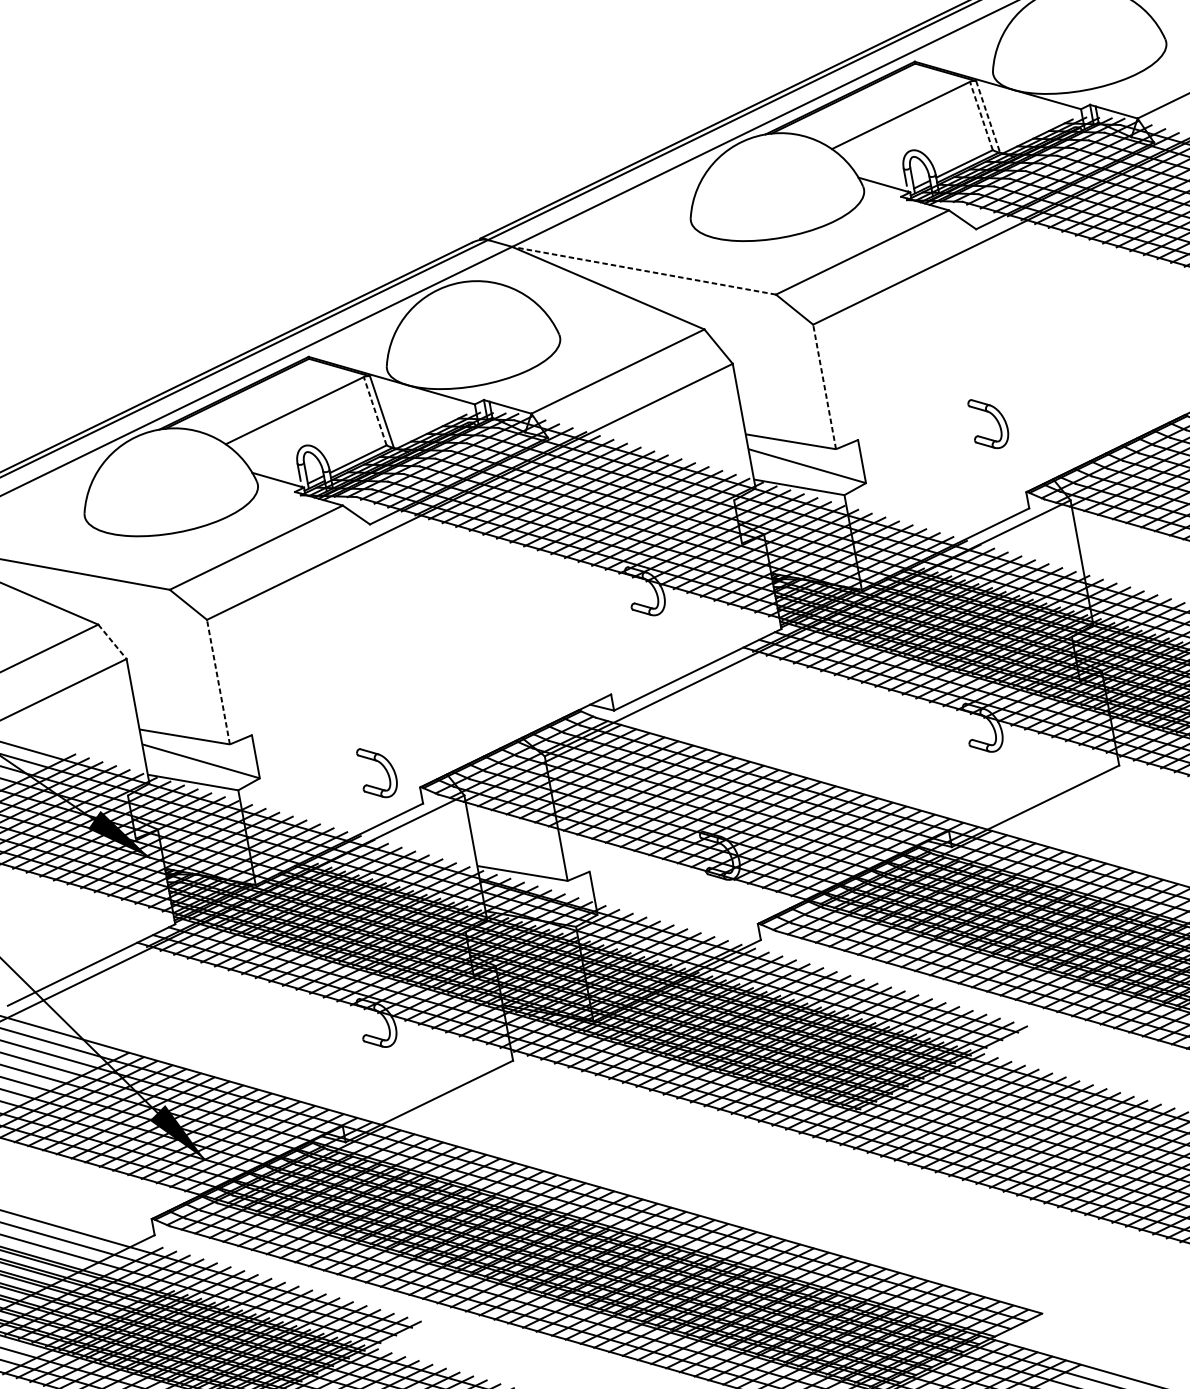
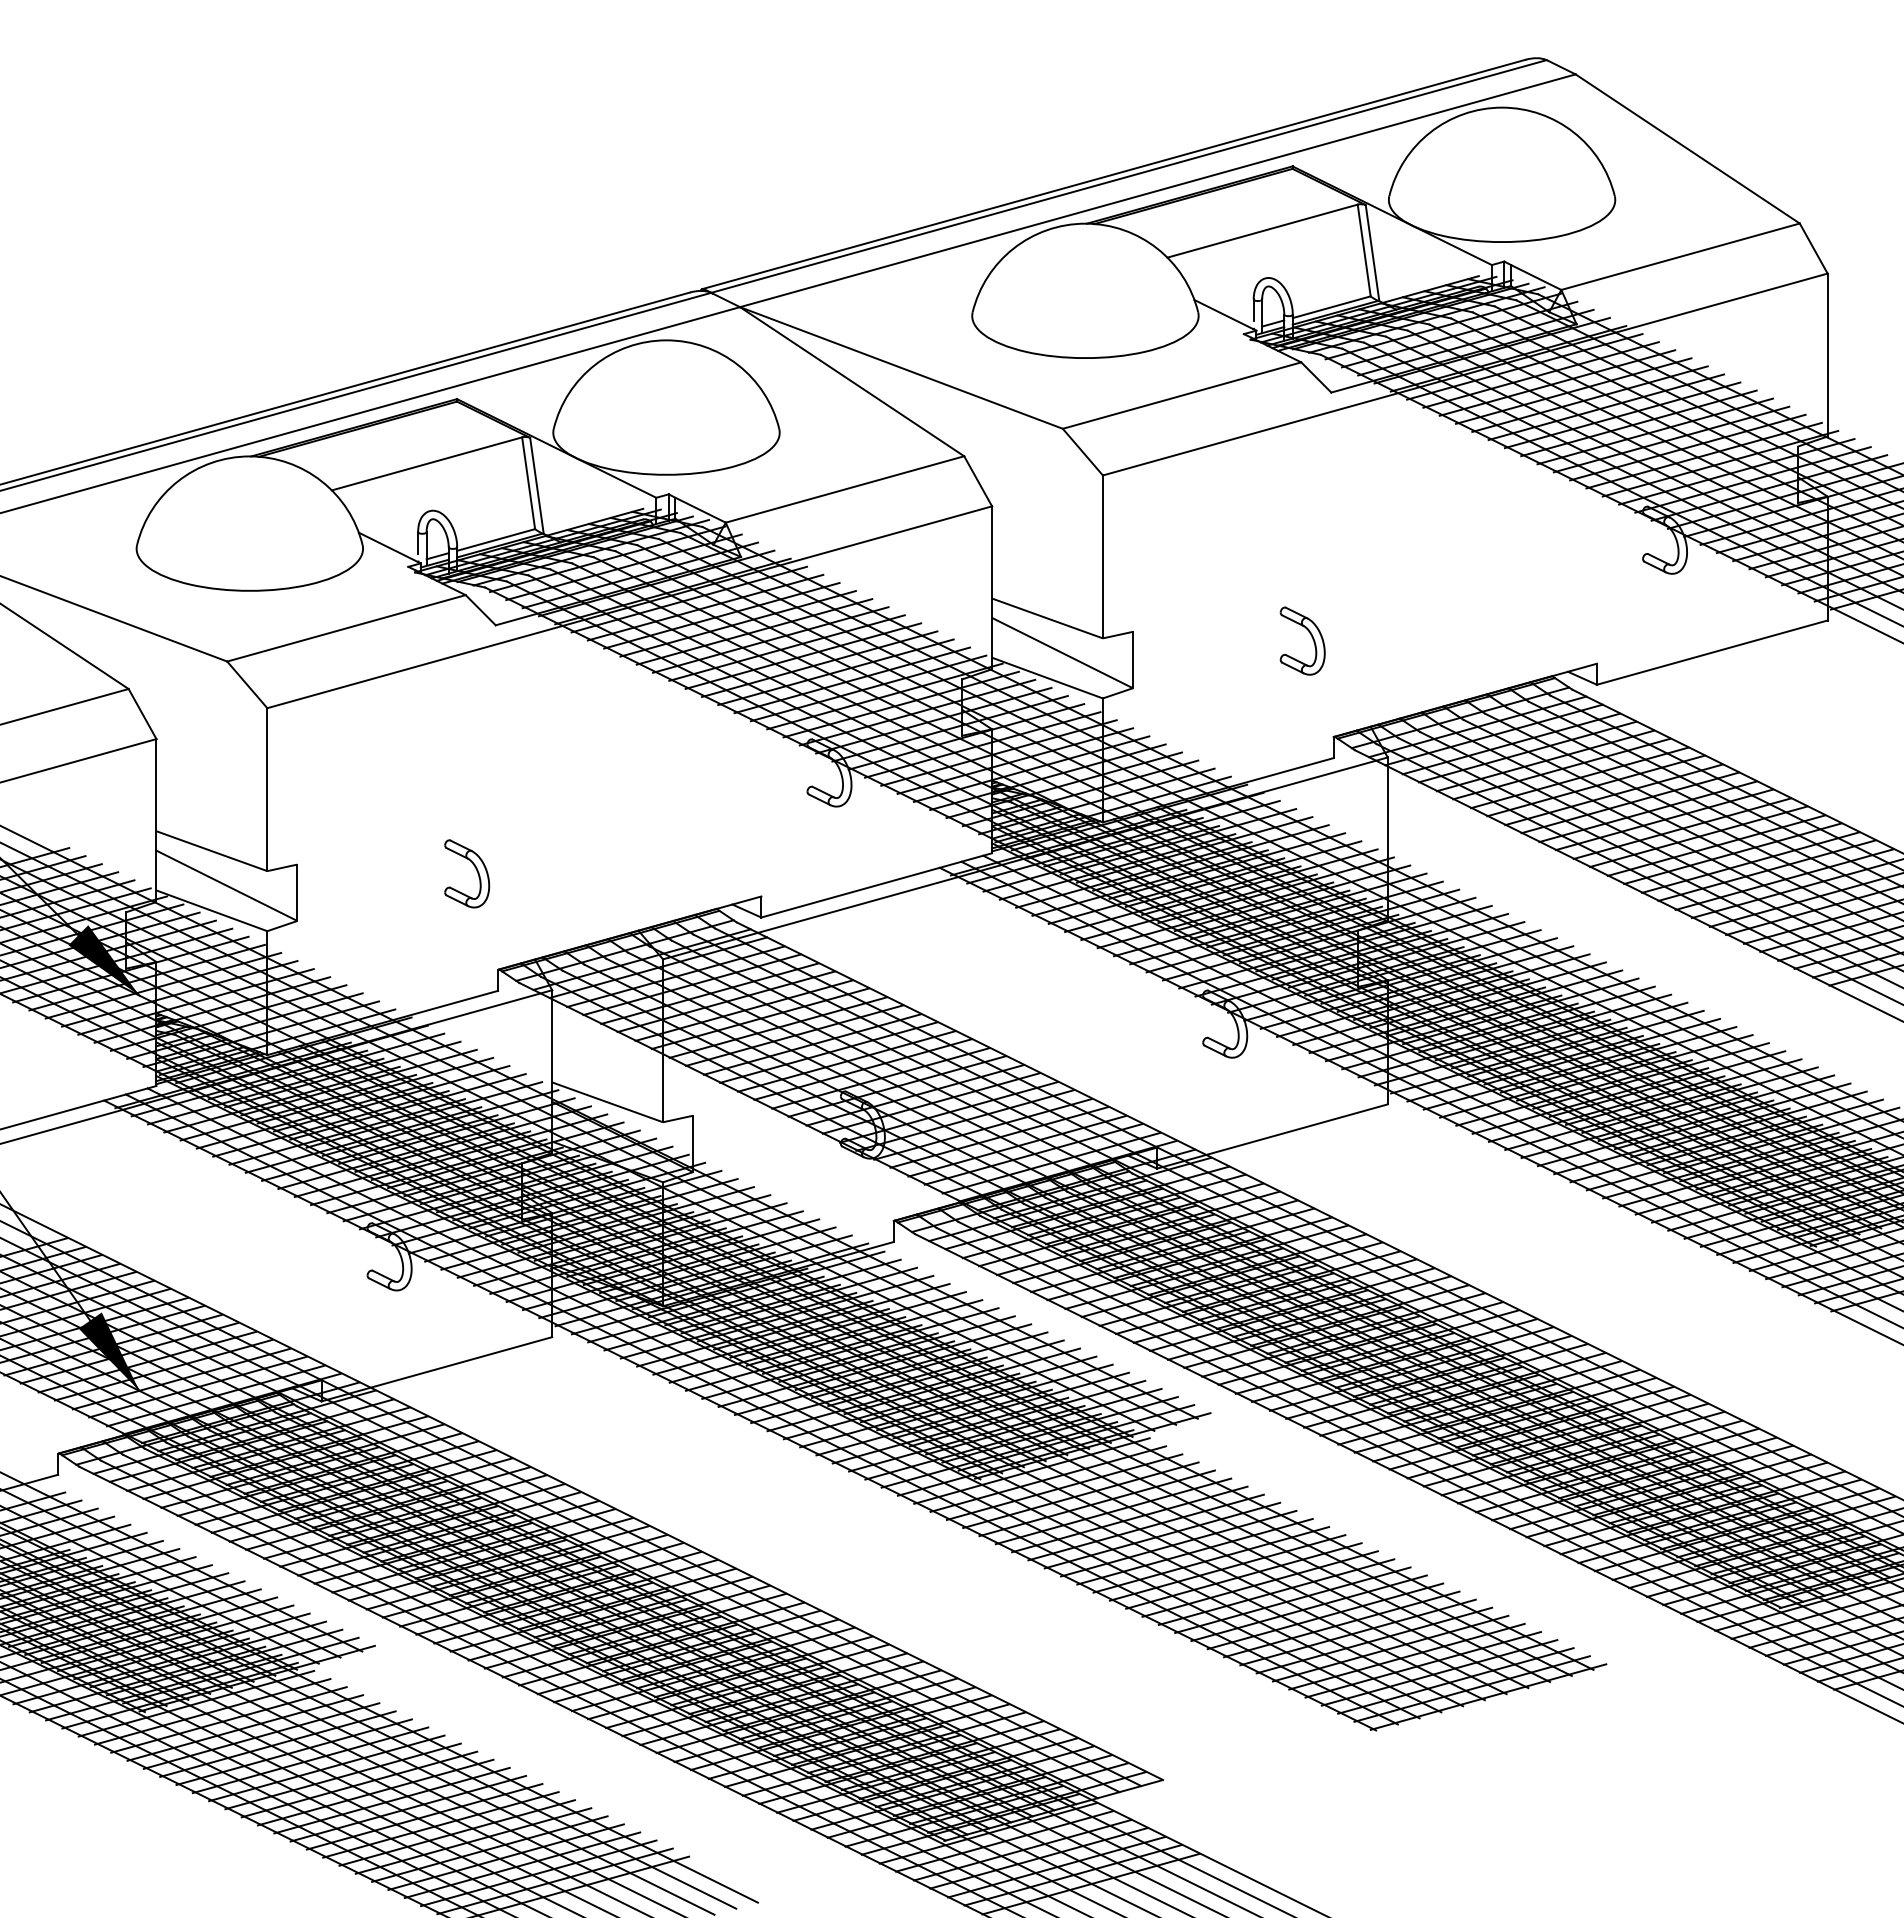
line: (981, 115) -> (1364, 250), dashed -> solid
line: (988, 117) -> (1372, 253), dashed -> solid
line: (644, 270) -> (901, 367), dashed -> solid
line: (824, 386) -> (1102, 556), dashed -> solid
line: (375, 410) -> (528, 482), dashed -> solid
line: (112, 642) -> (142, 714), dashed -> solid
line: (218, 681) -> (267, 789), dashed -> solid
part: (383, 767) -> (475, 869), moved

